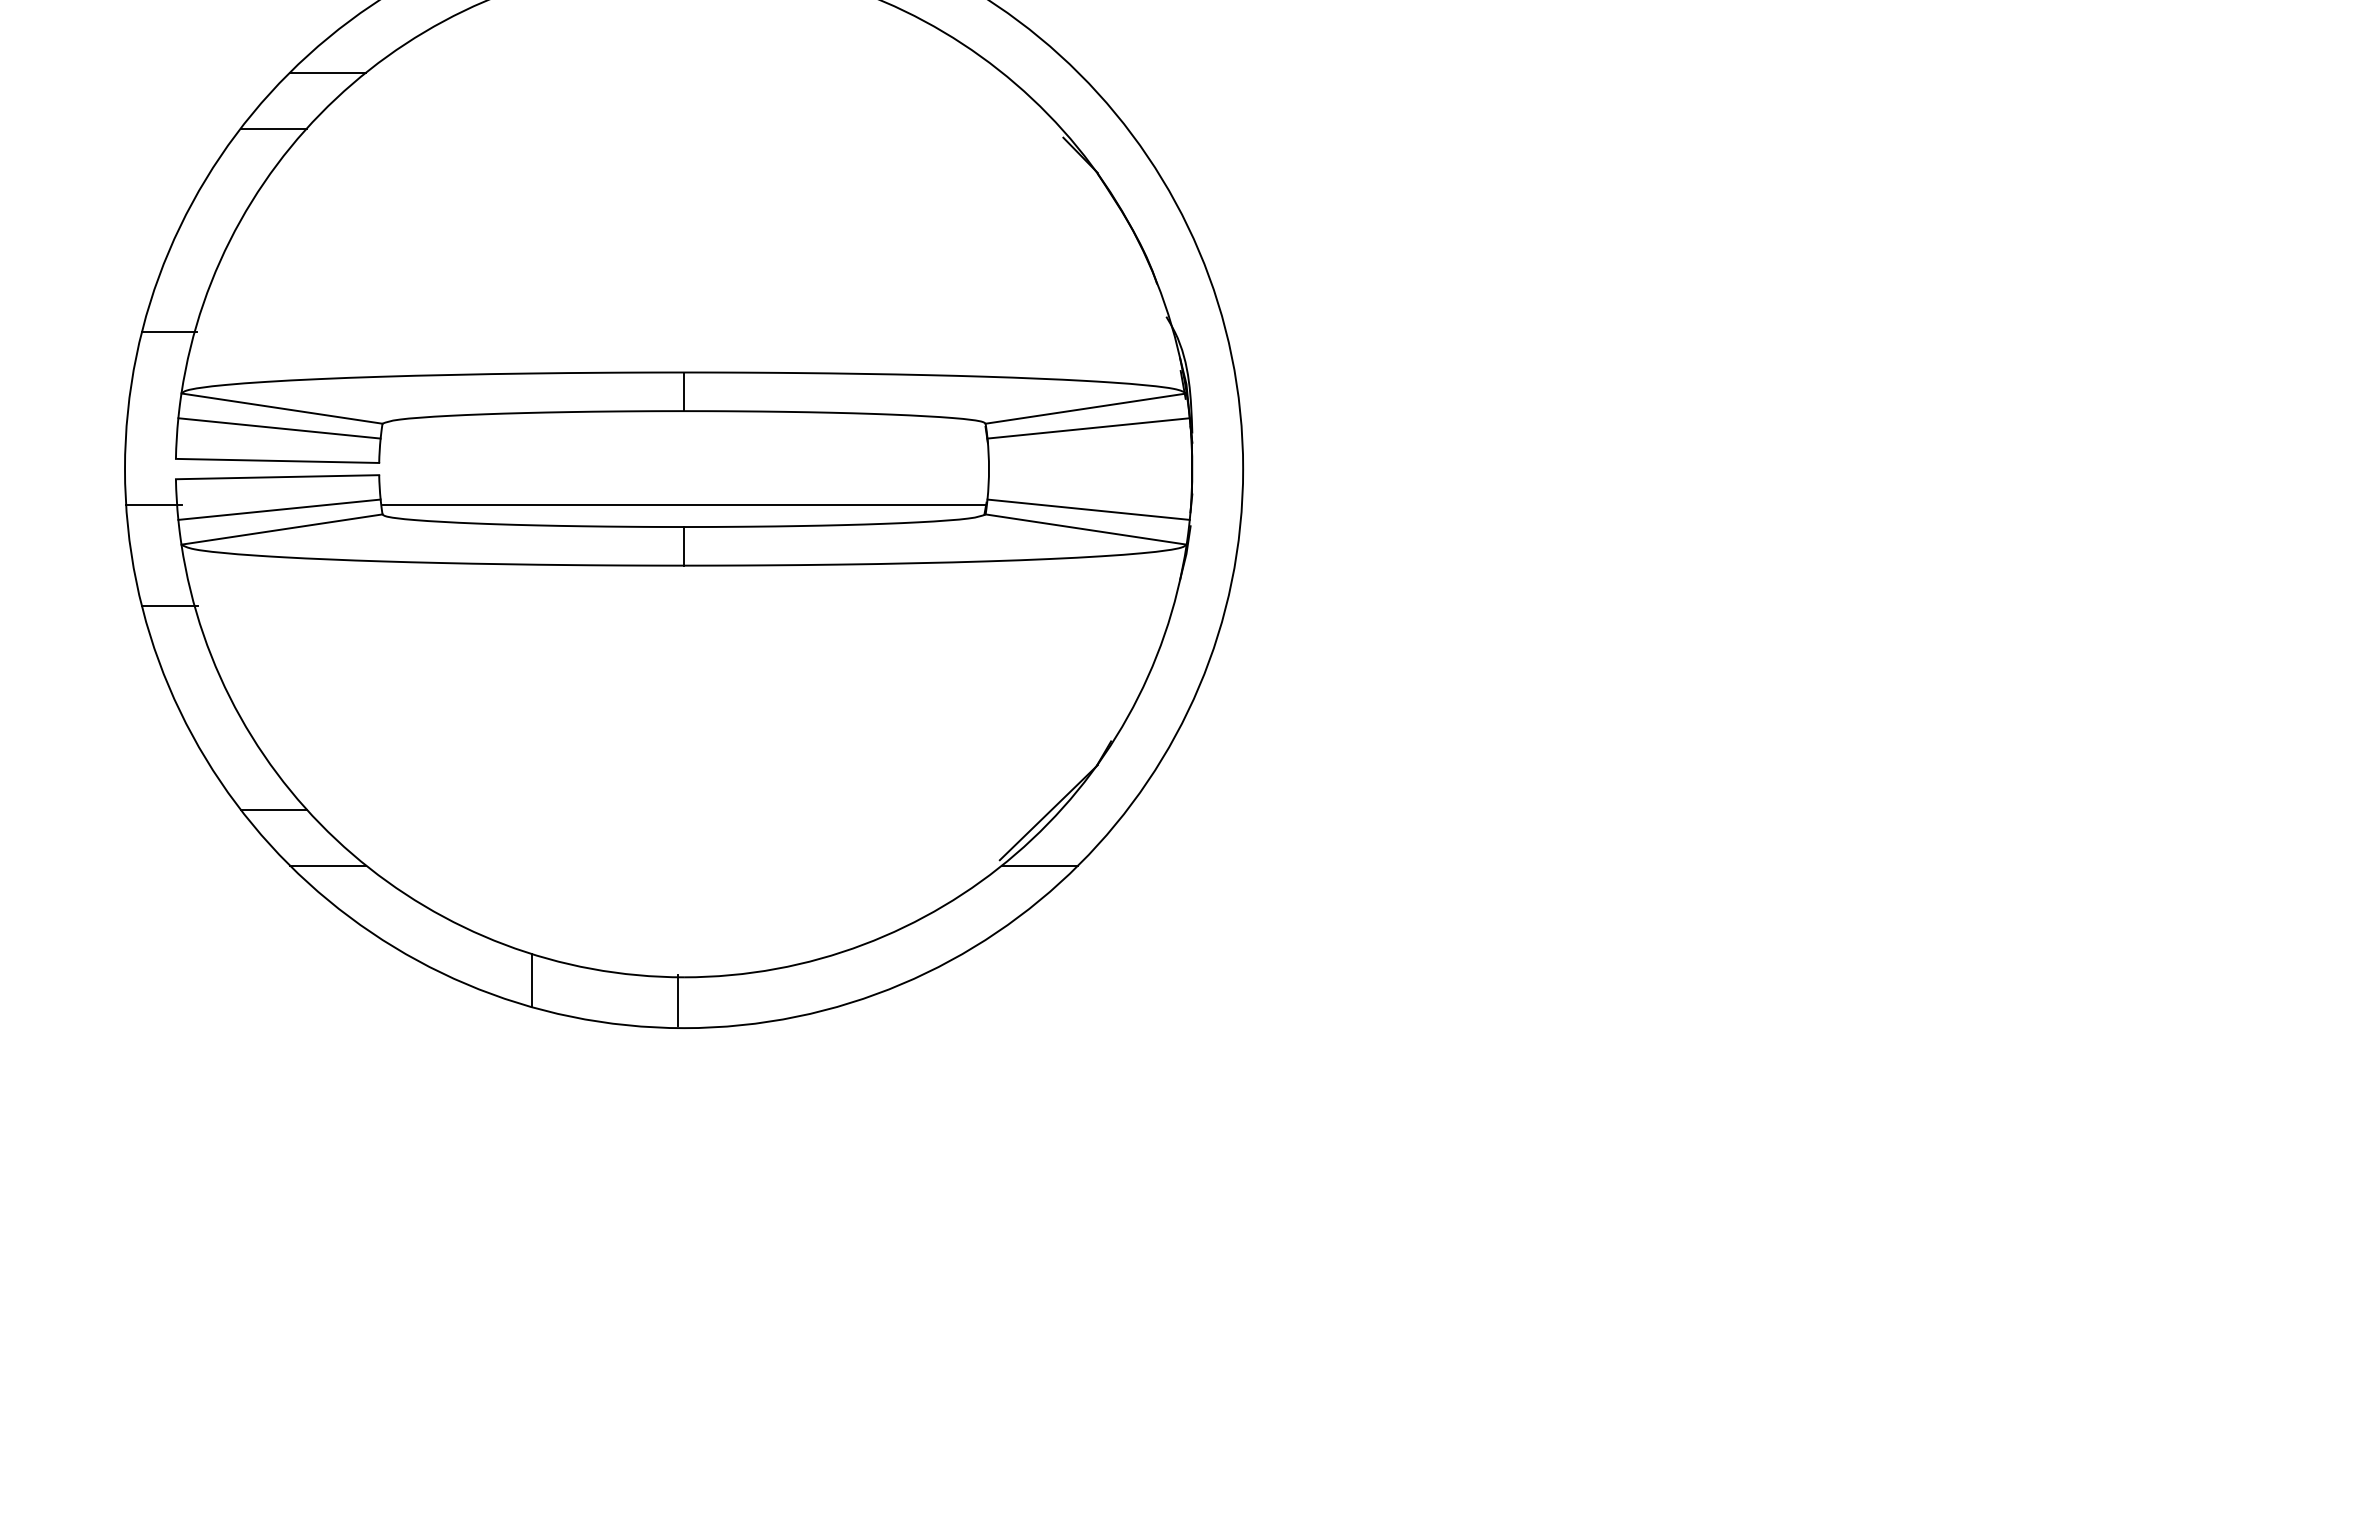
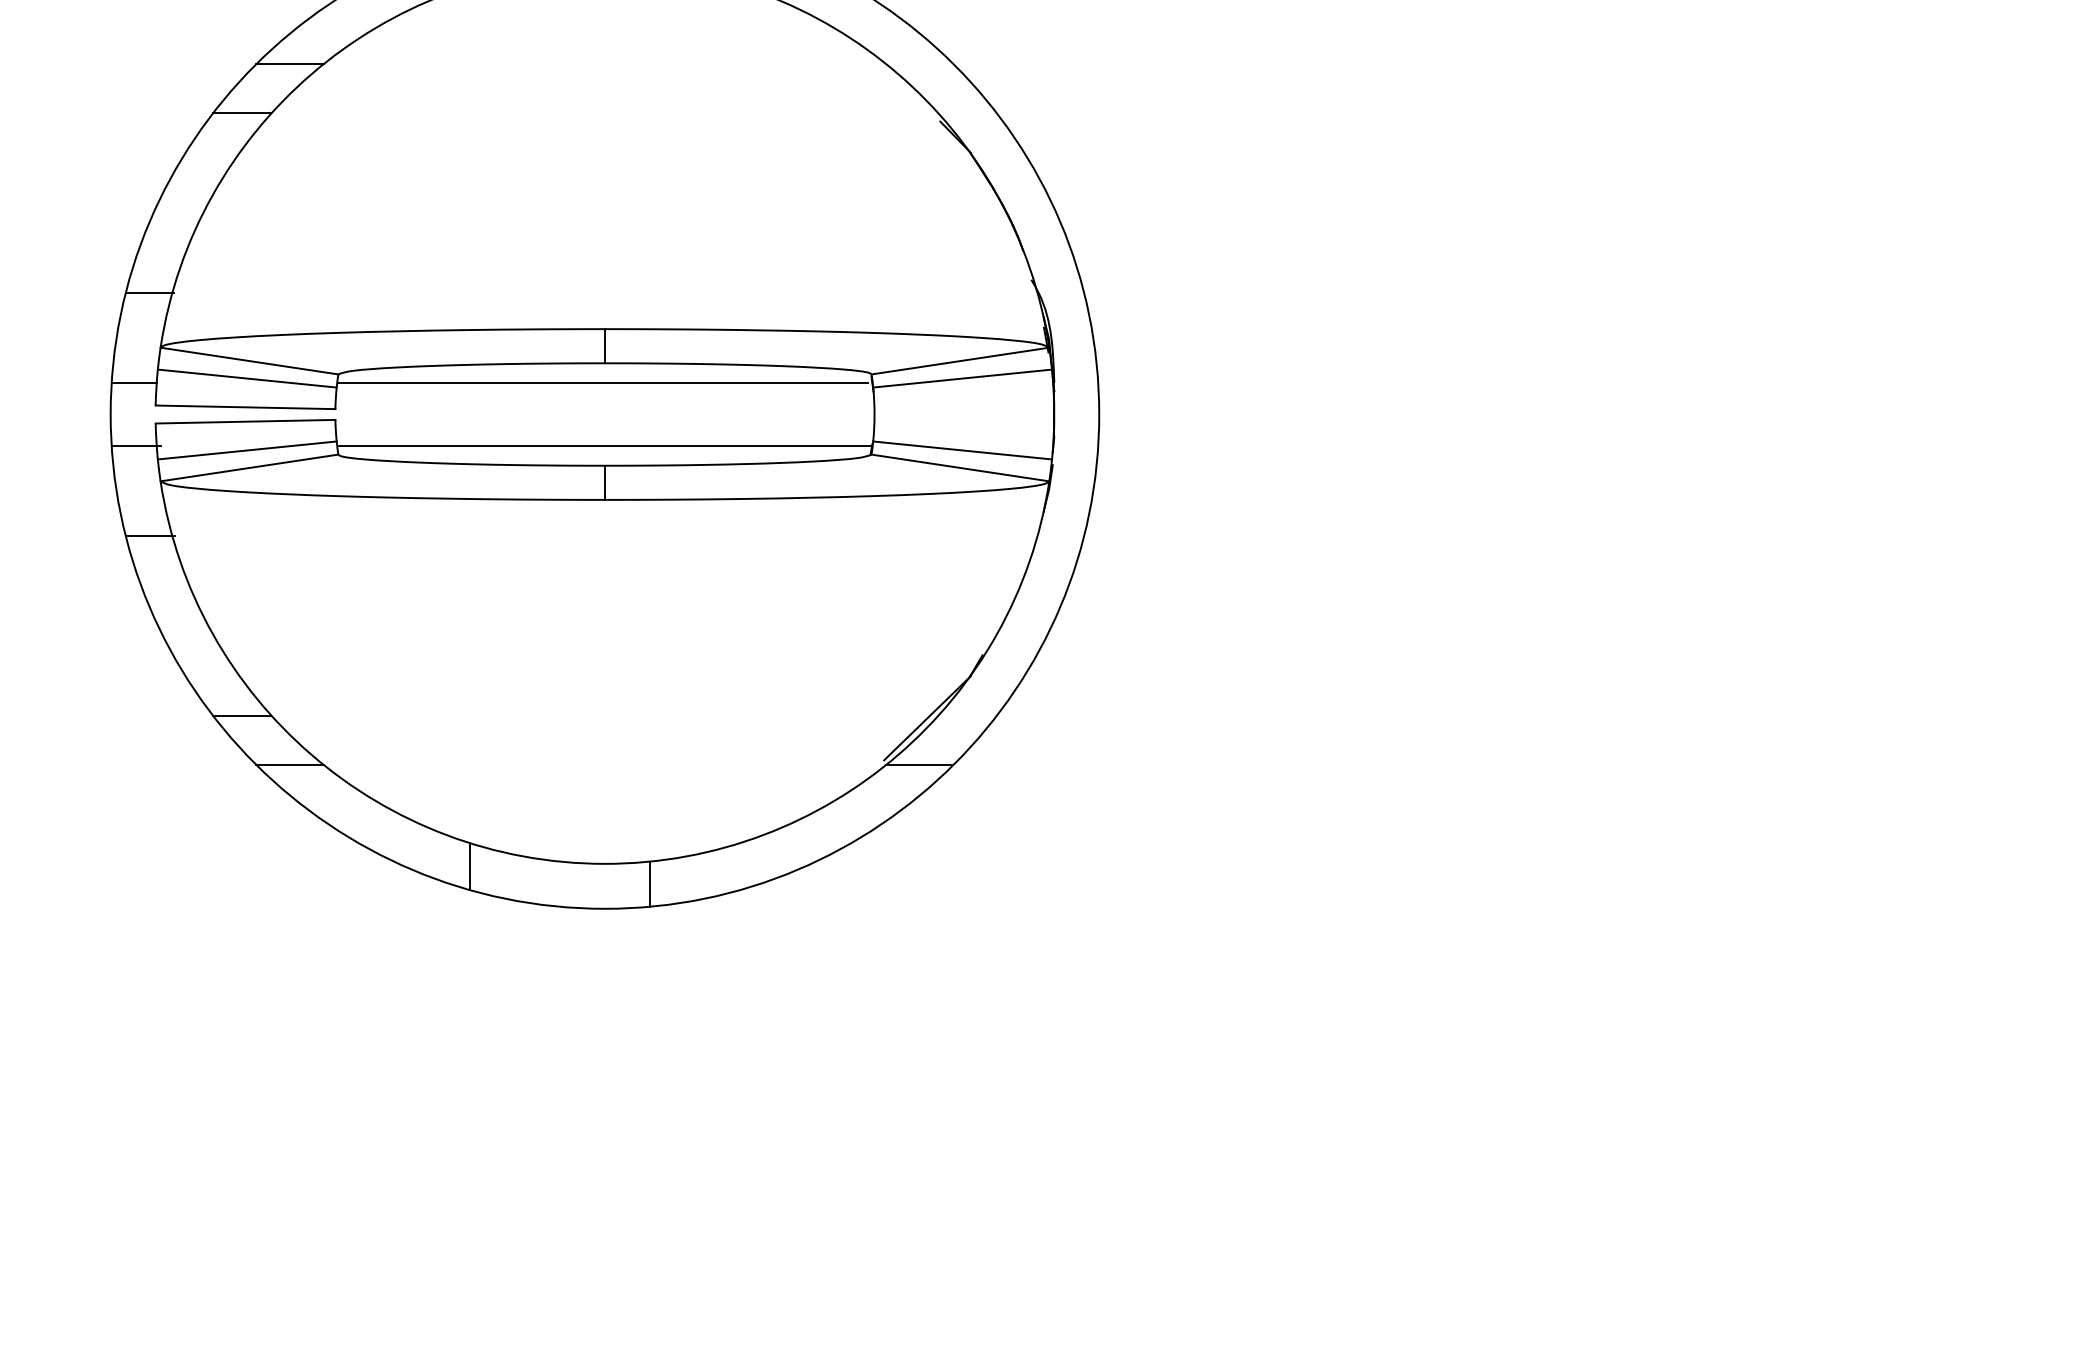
line: (151, 433) -> (134, 383), added
line: (681, 433) -> (602, 383), added
line: (677, 999) -> (649, 883), moved

